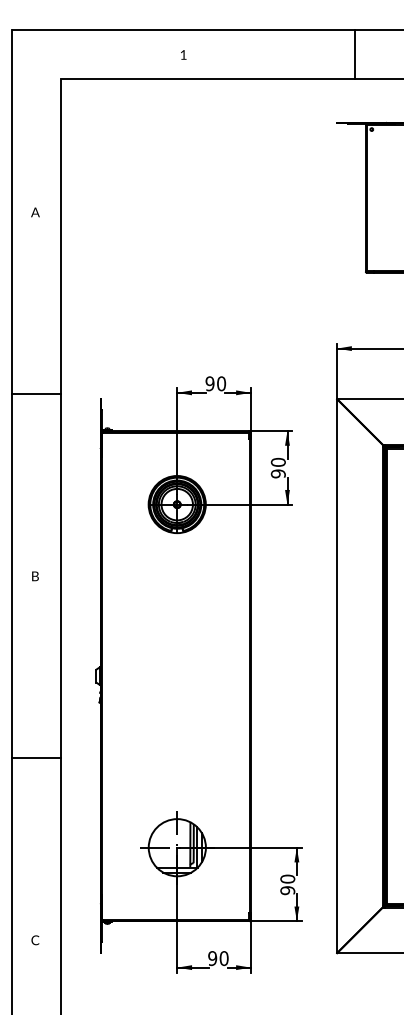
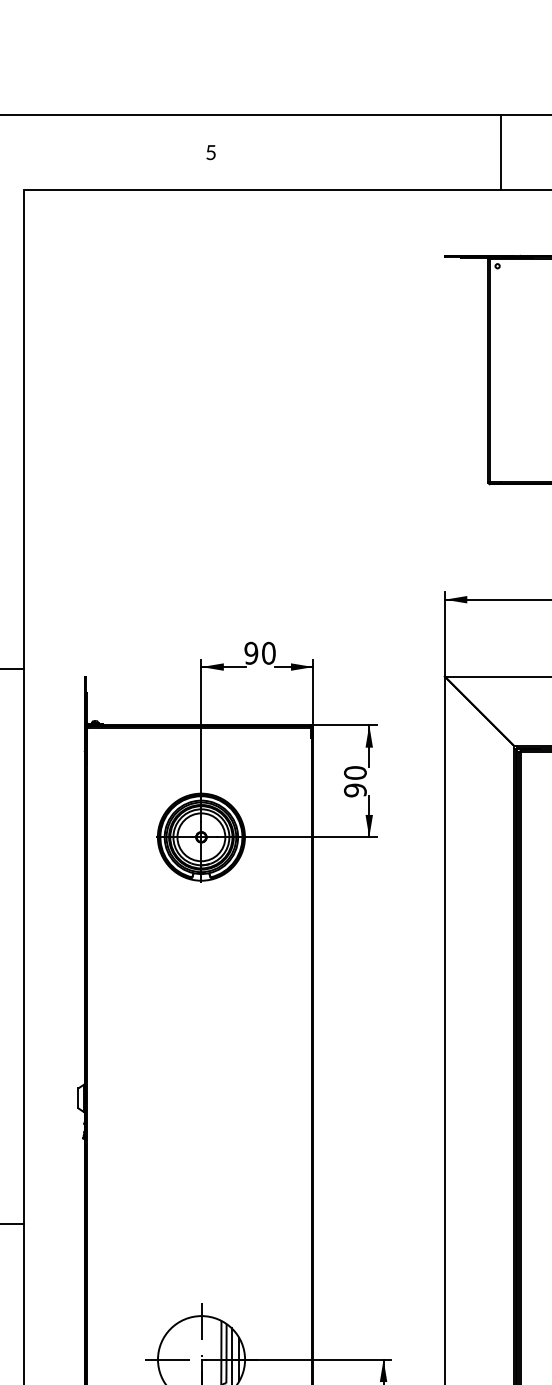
text: (183, 54) -> (210, 151), 1 -> 5
line: (355, 54) -> (501, 151), moved

